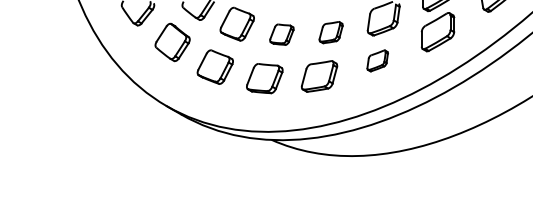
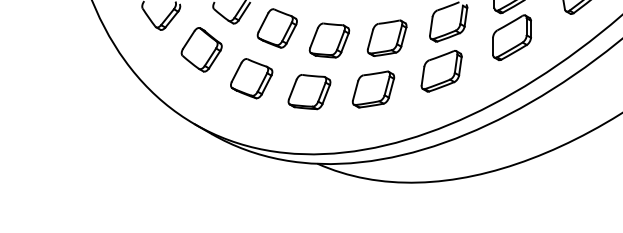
part: (330, 32) -> (386, 38), size x1.43
part: (281, 34) -> (329, 40), size x1.43
part: (377, 60) -> (441, 70), size x1.67

